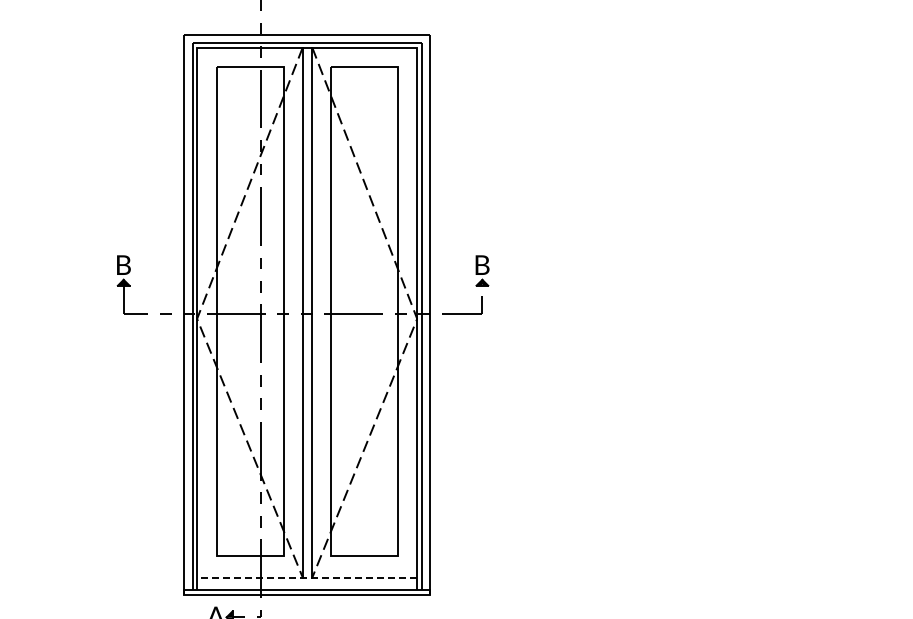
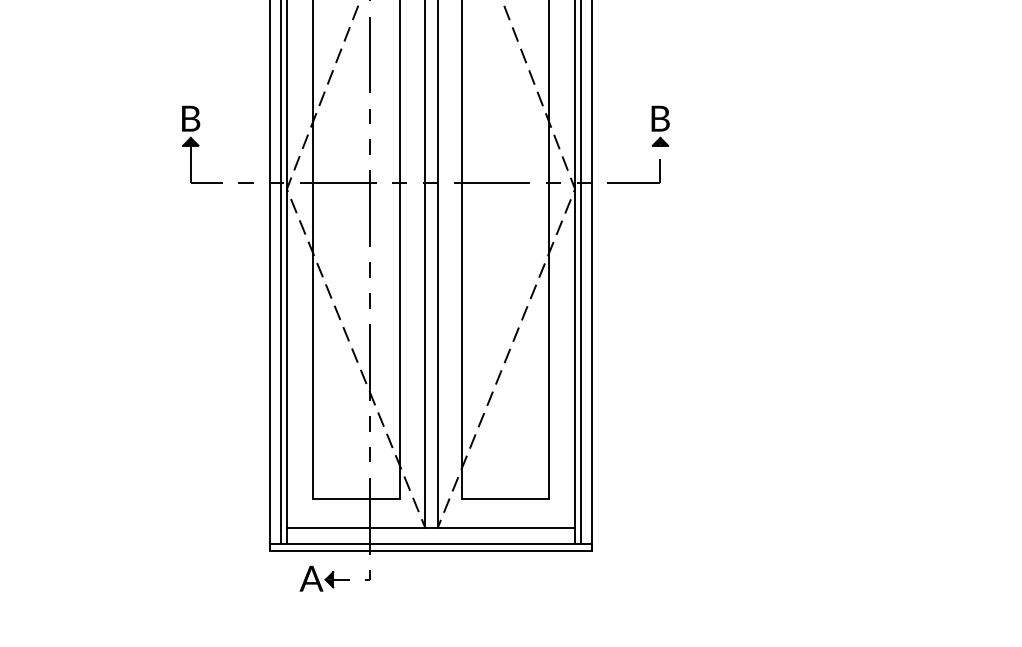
line: (306, 577) -> (430, 527), dashed -> solid

